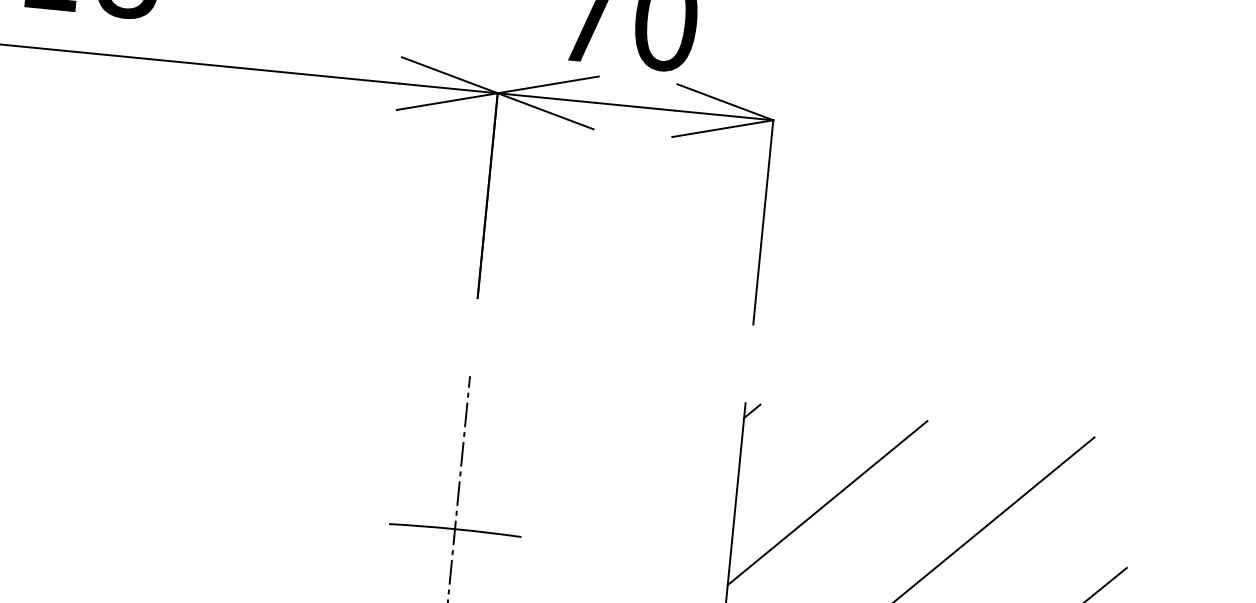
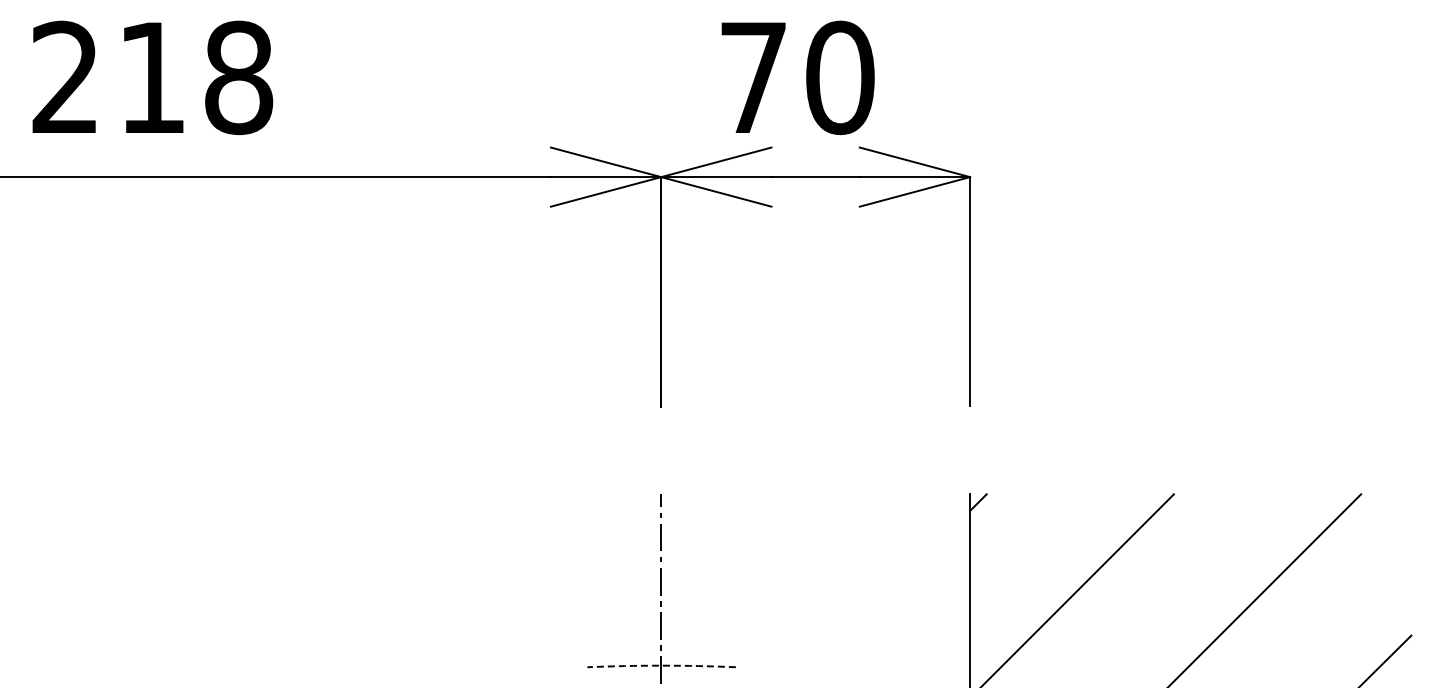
arc: (455, 528) -> (661, 665), solid -> dashed

